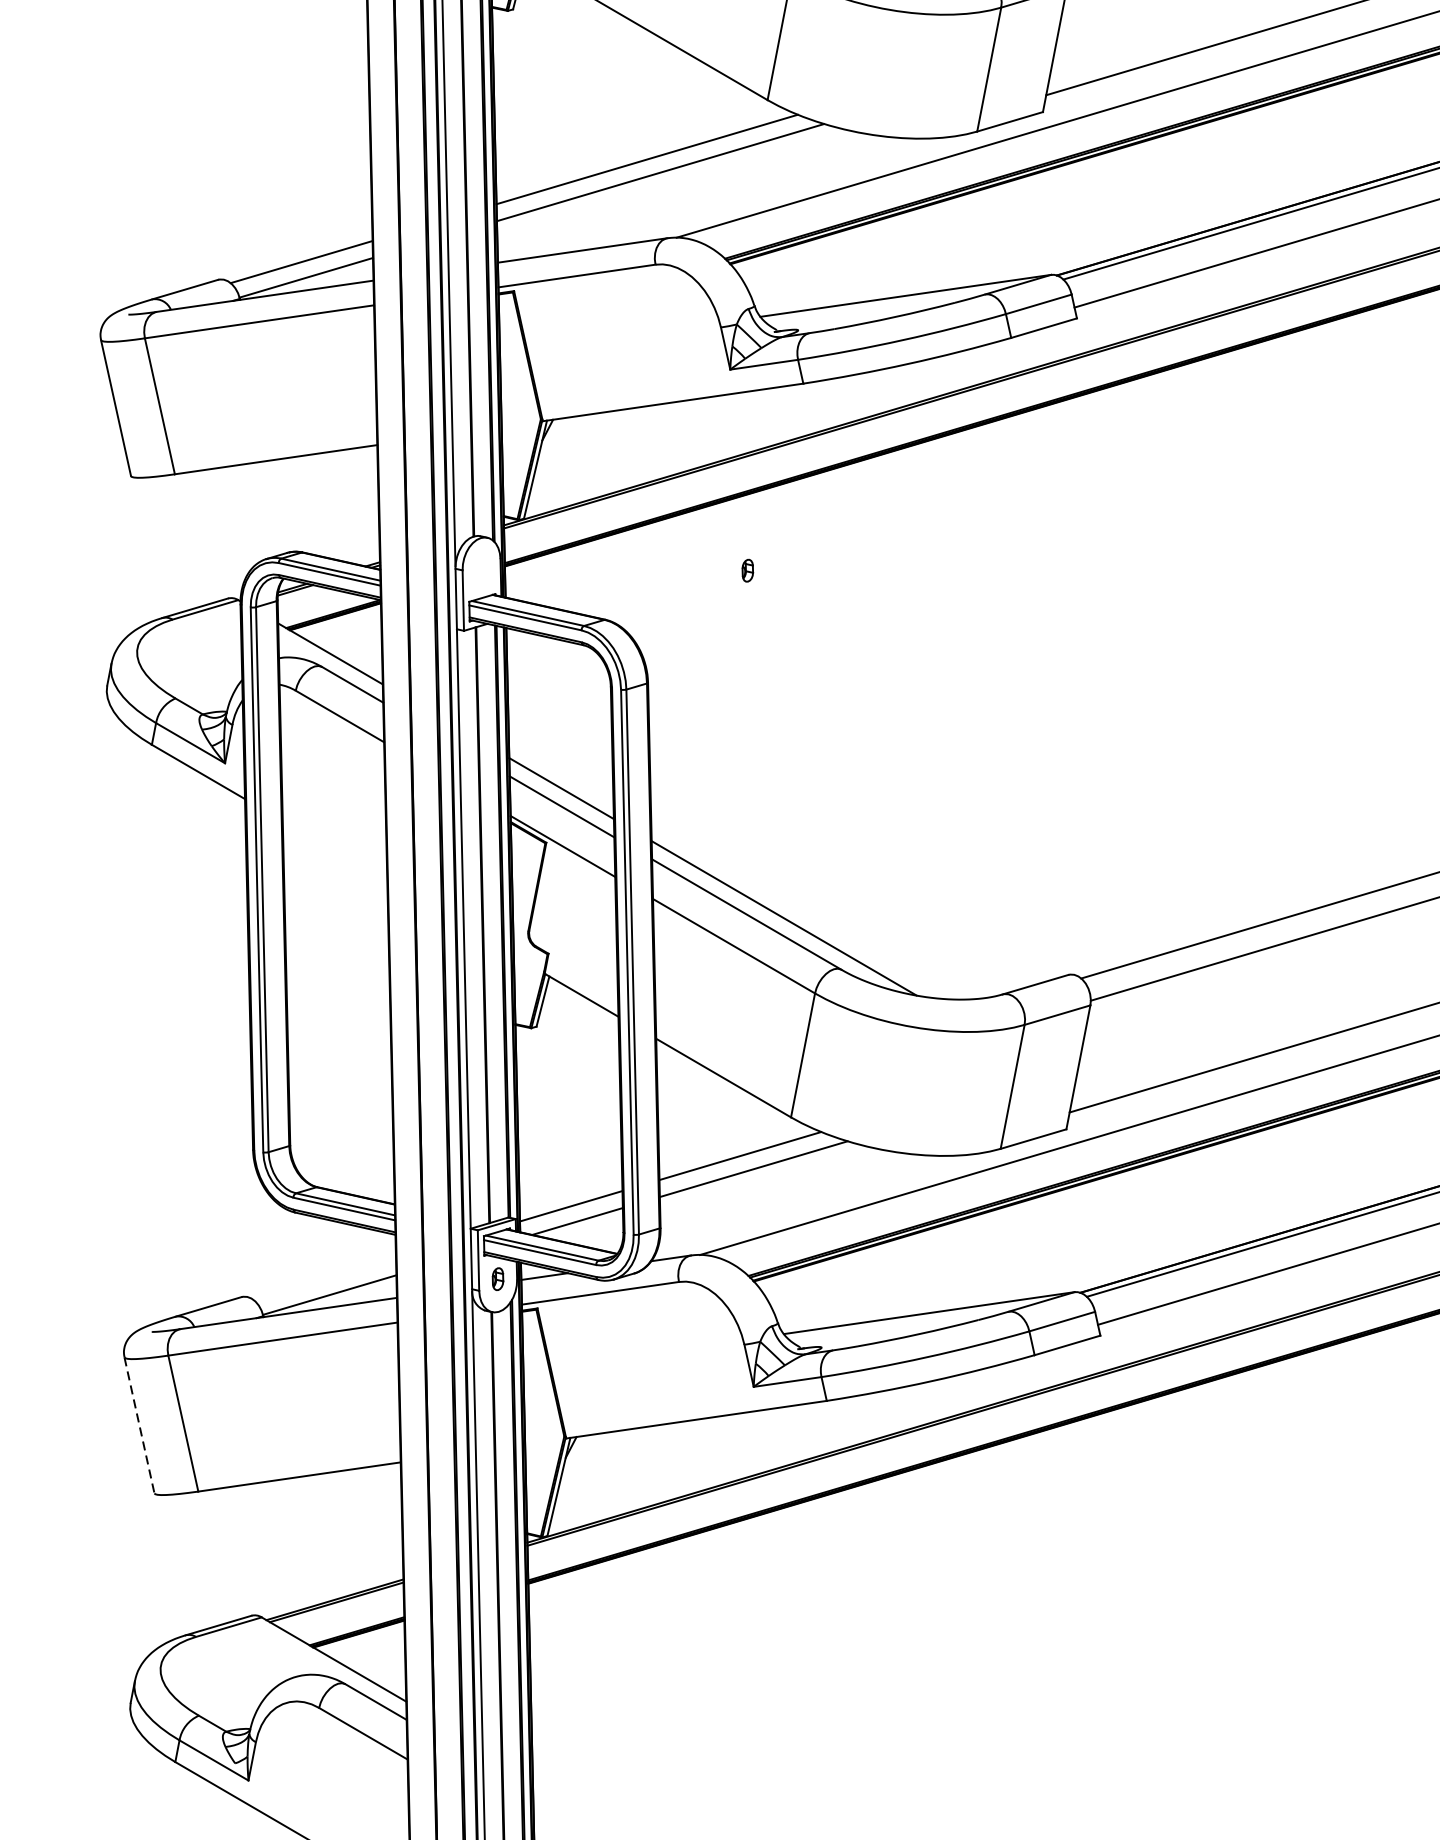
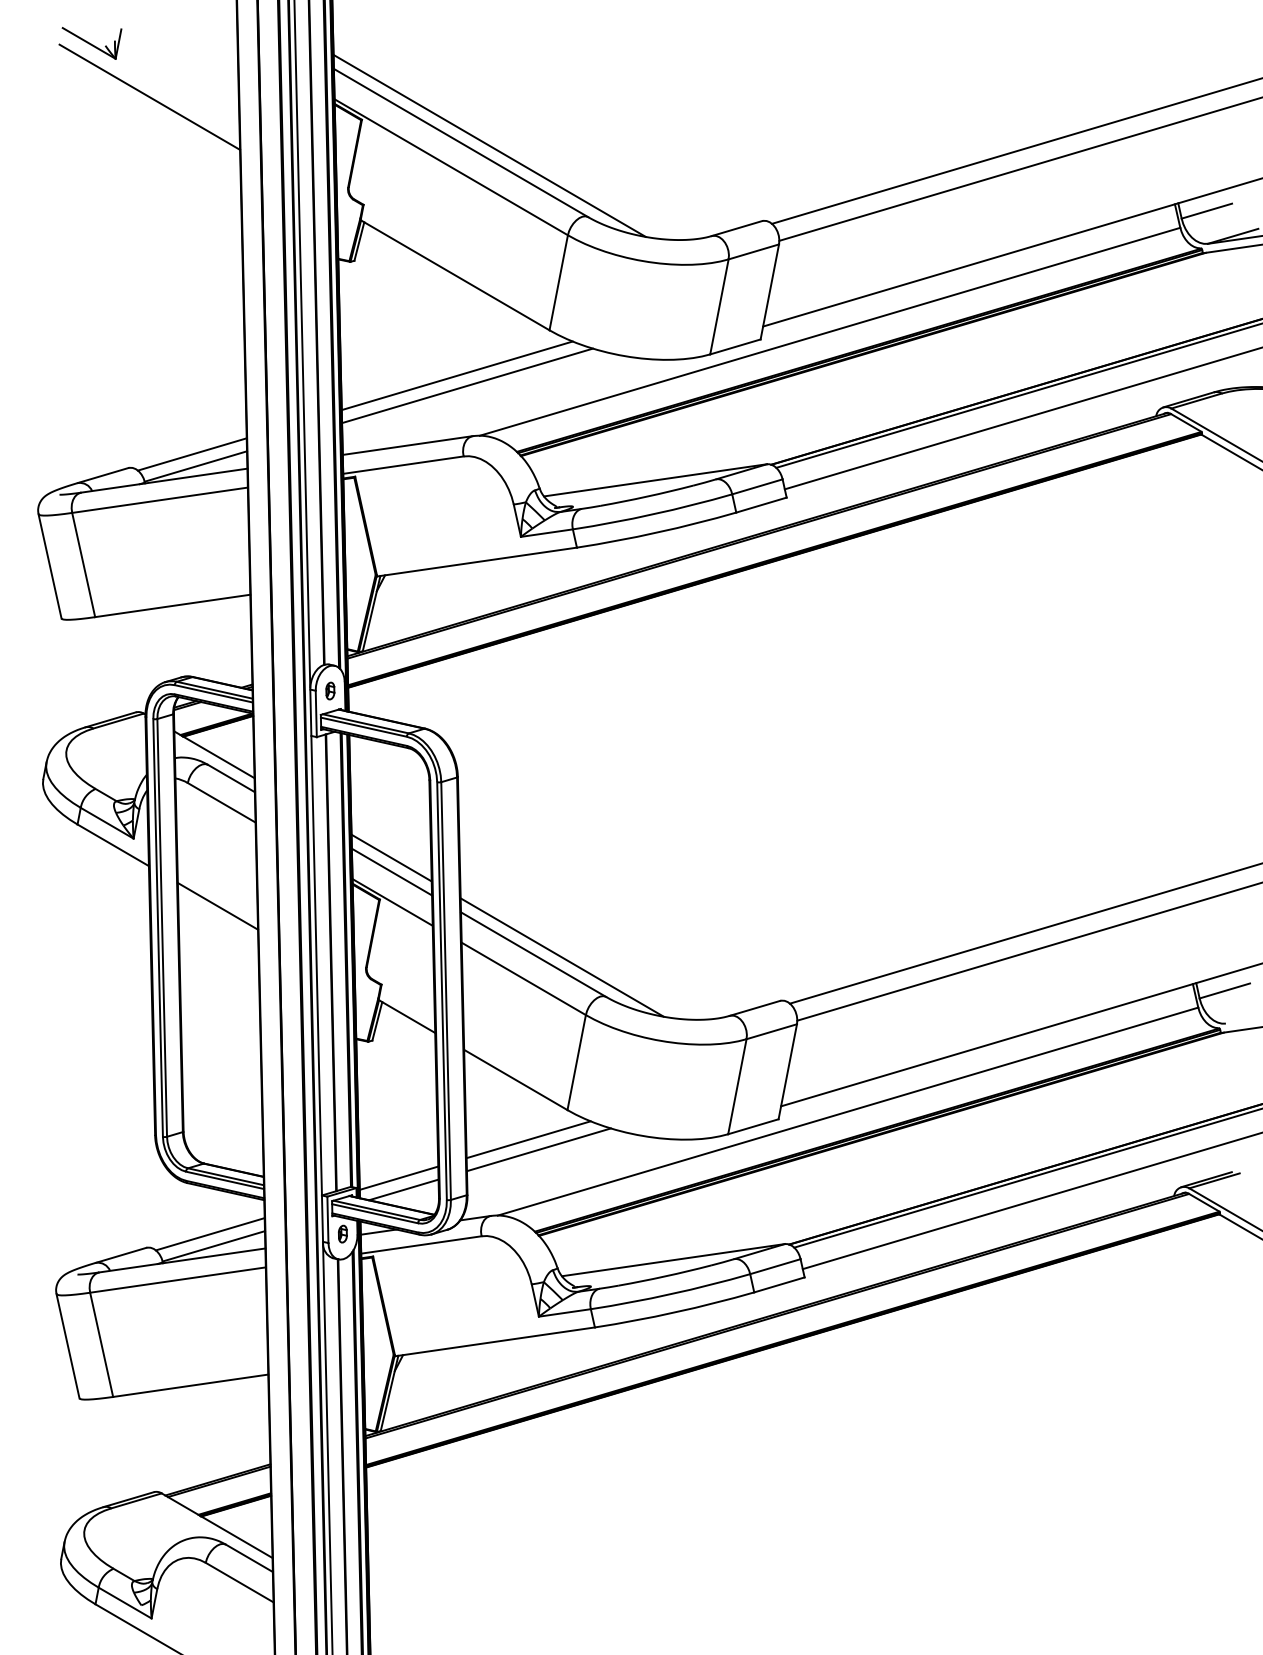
part: (747, 570) -> (330, 690), moved
line: (334, 851) -> (217, 906), added
line: (324, 1279) -> (209, 1234), added
line: (140, 1425) -> (68, 1346), dashed -> solid

